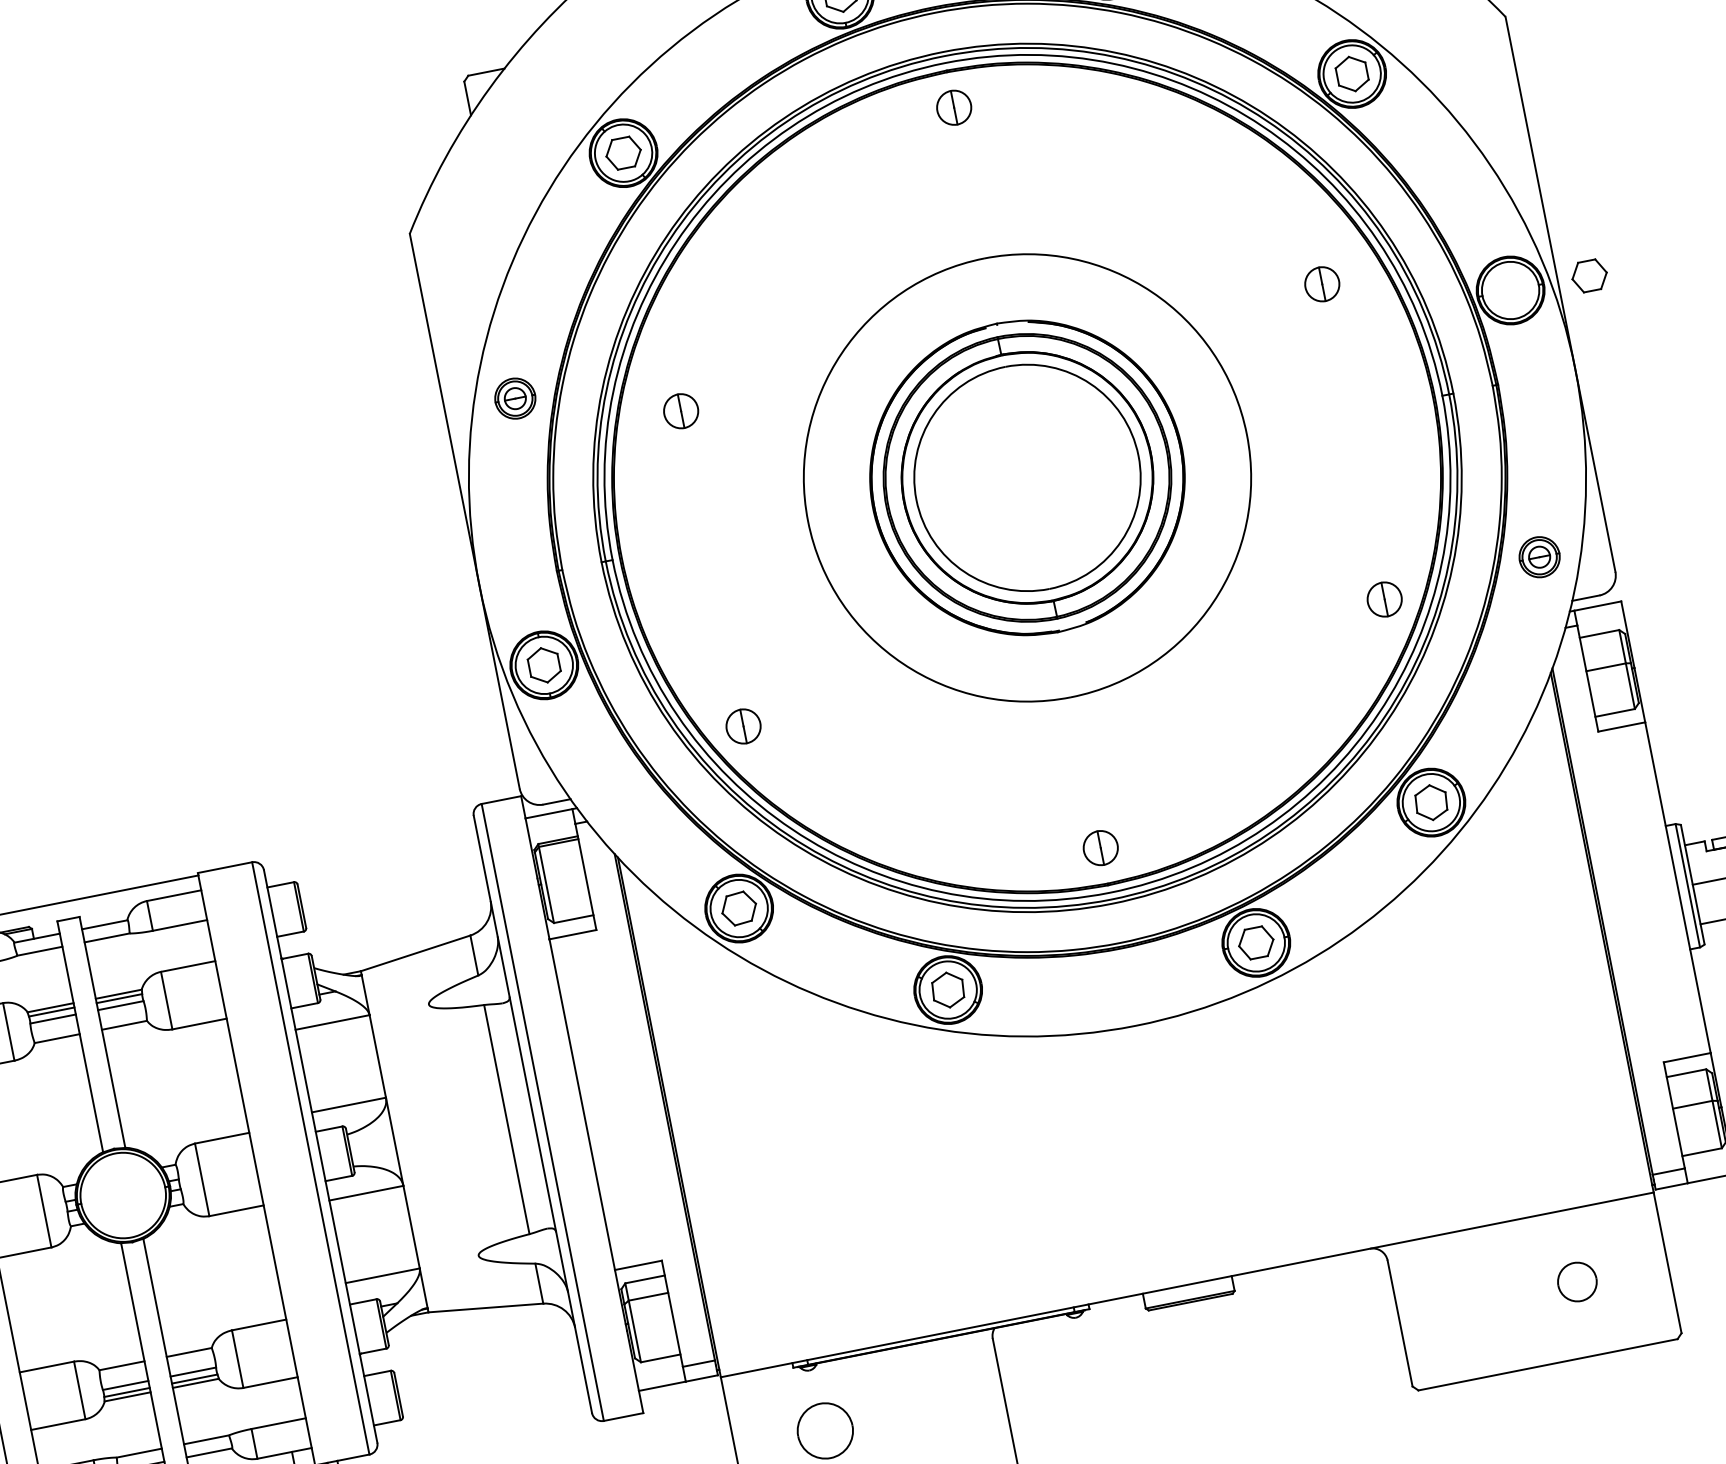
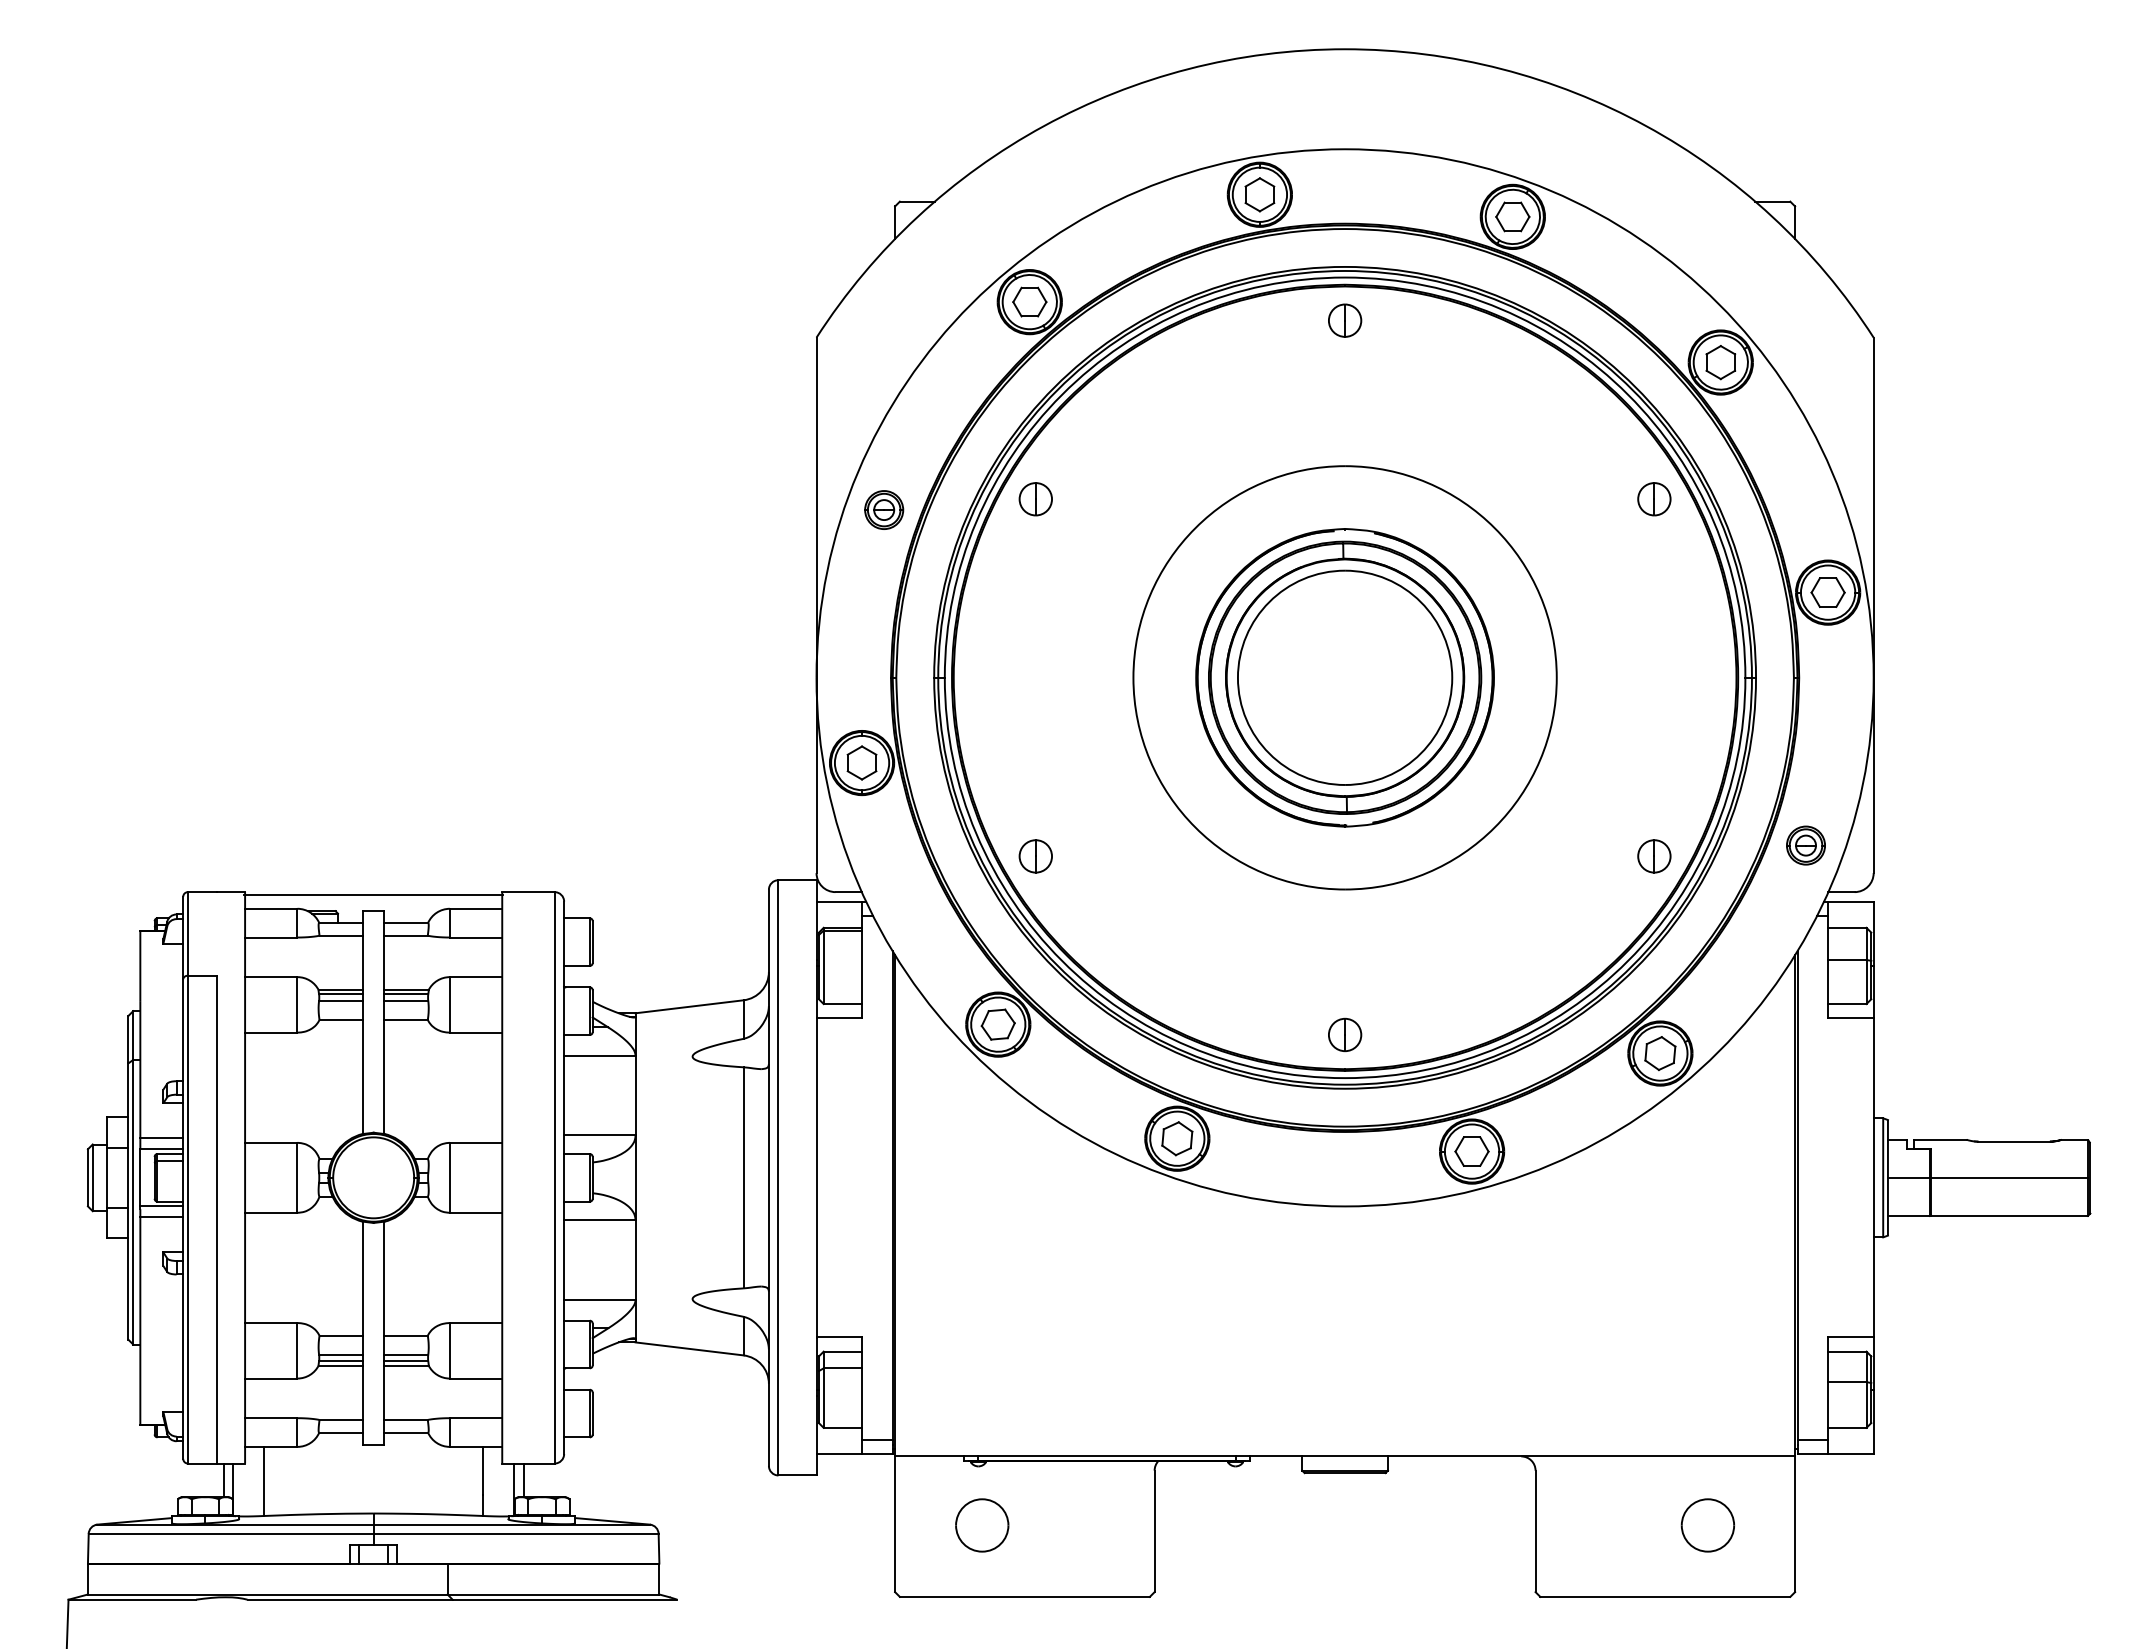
part: (1588, 275) -> (1827, 592), moved
part: (1322, 284) -> (1654, 499), moved
part: (680, 411) -> (1035, 499), moved
part: (1577, 1282) -> (1707, 1525), size x1.43

